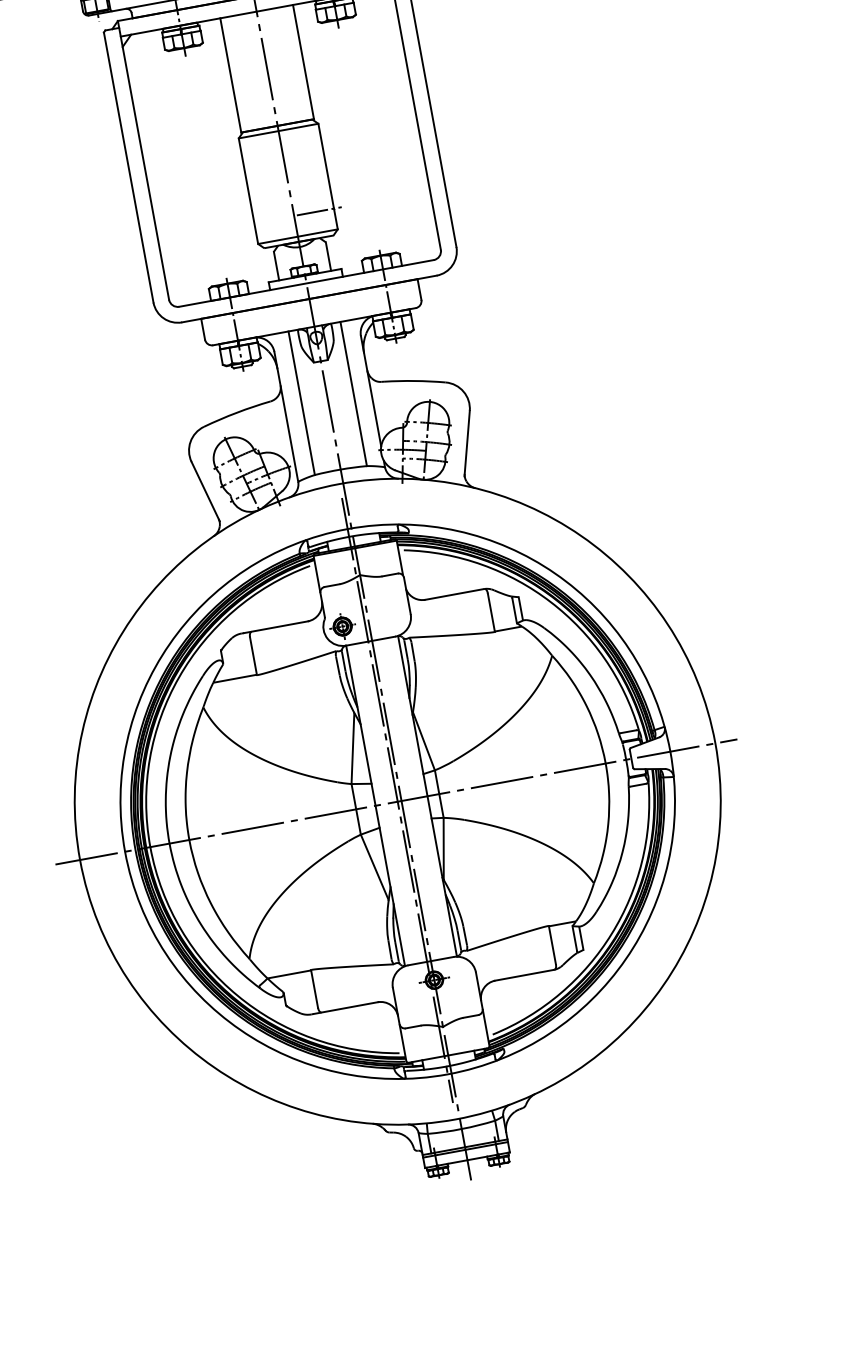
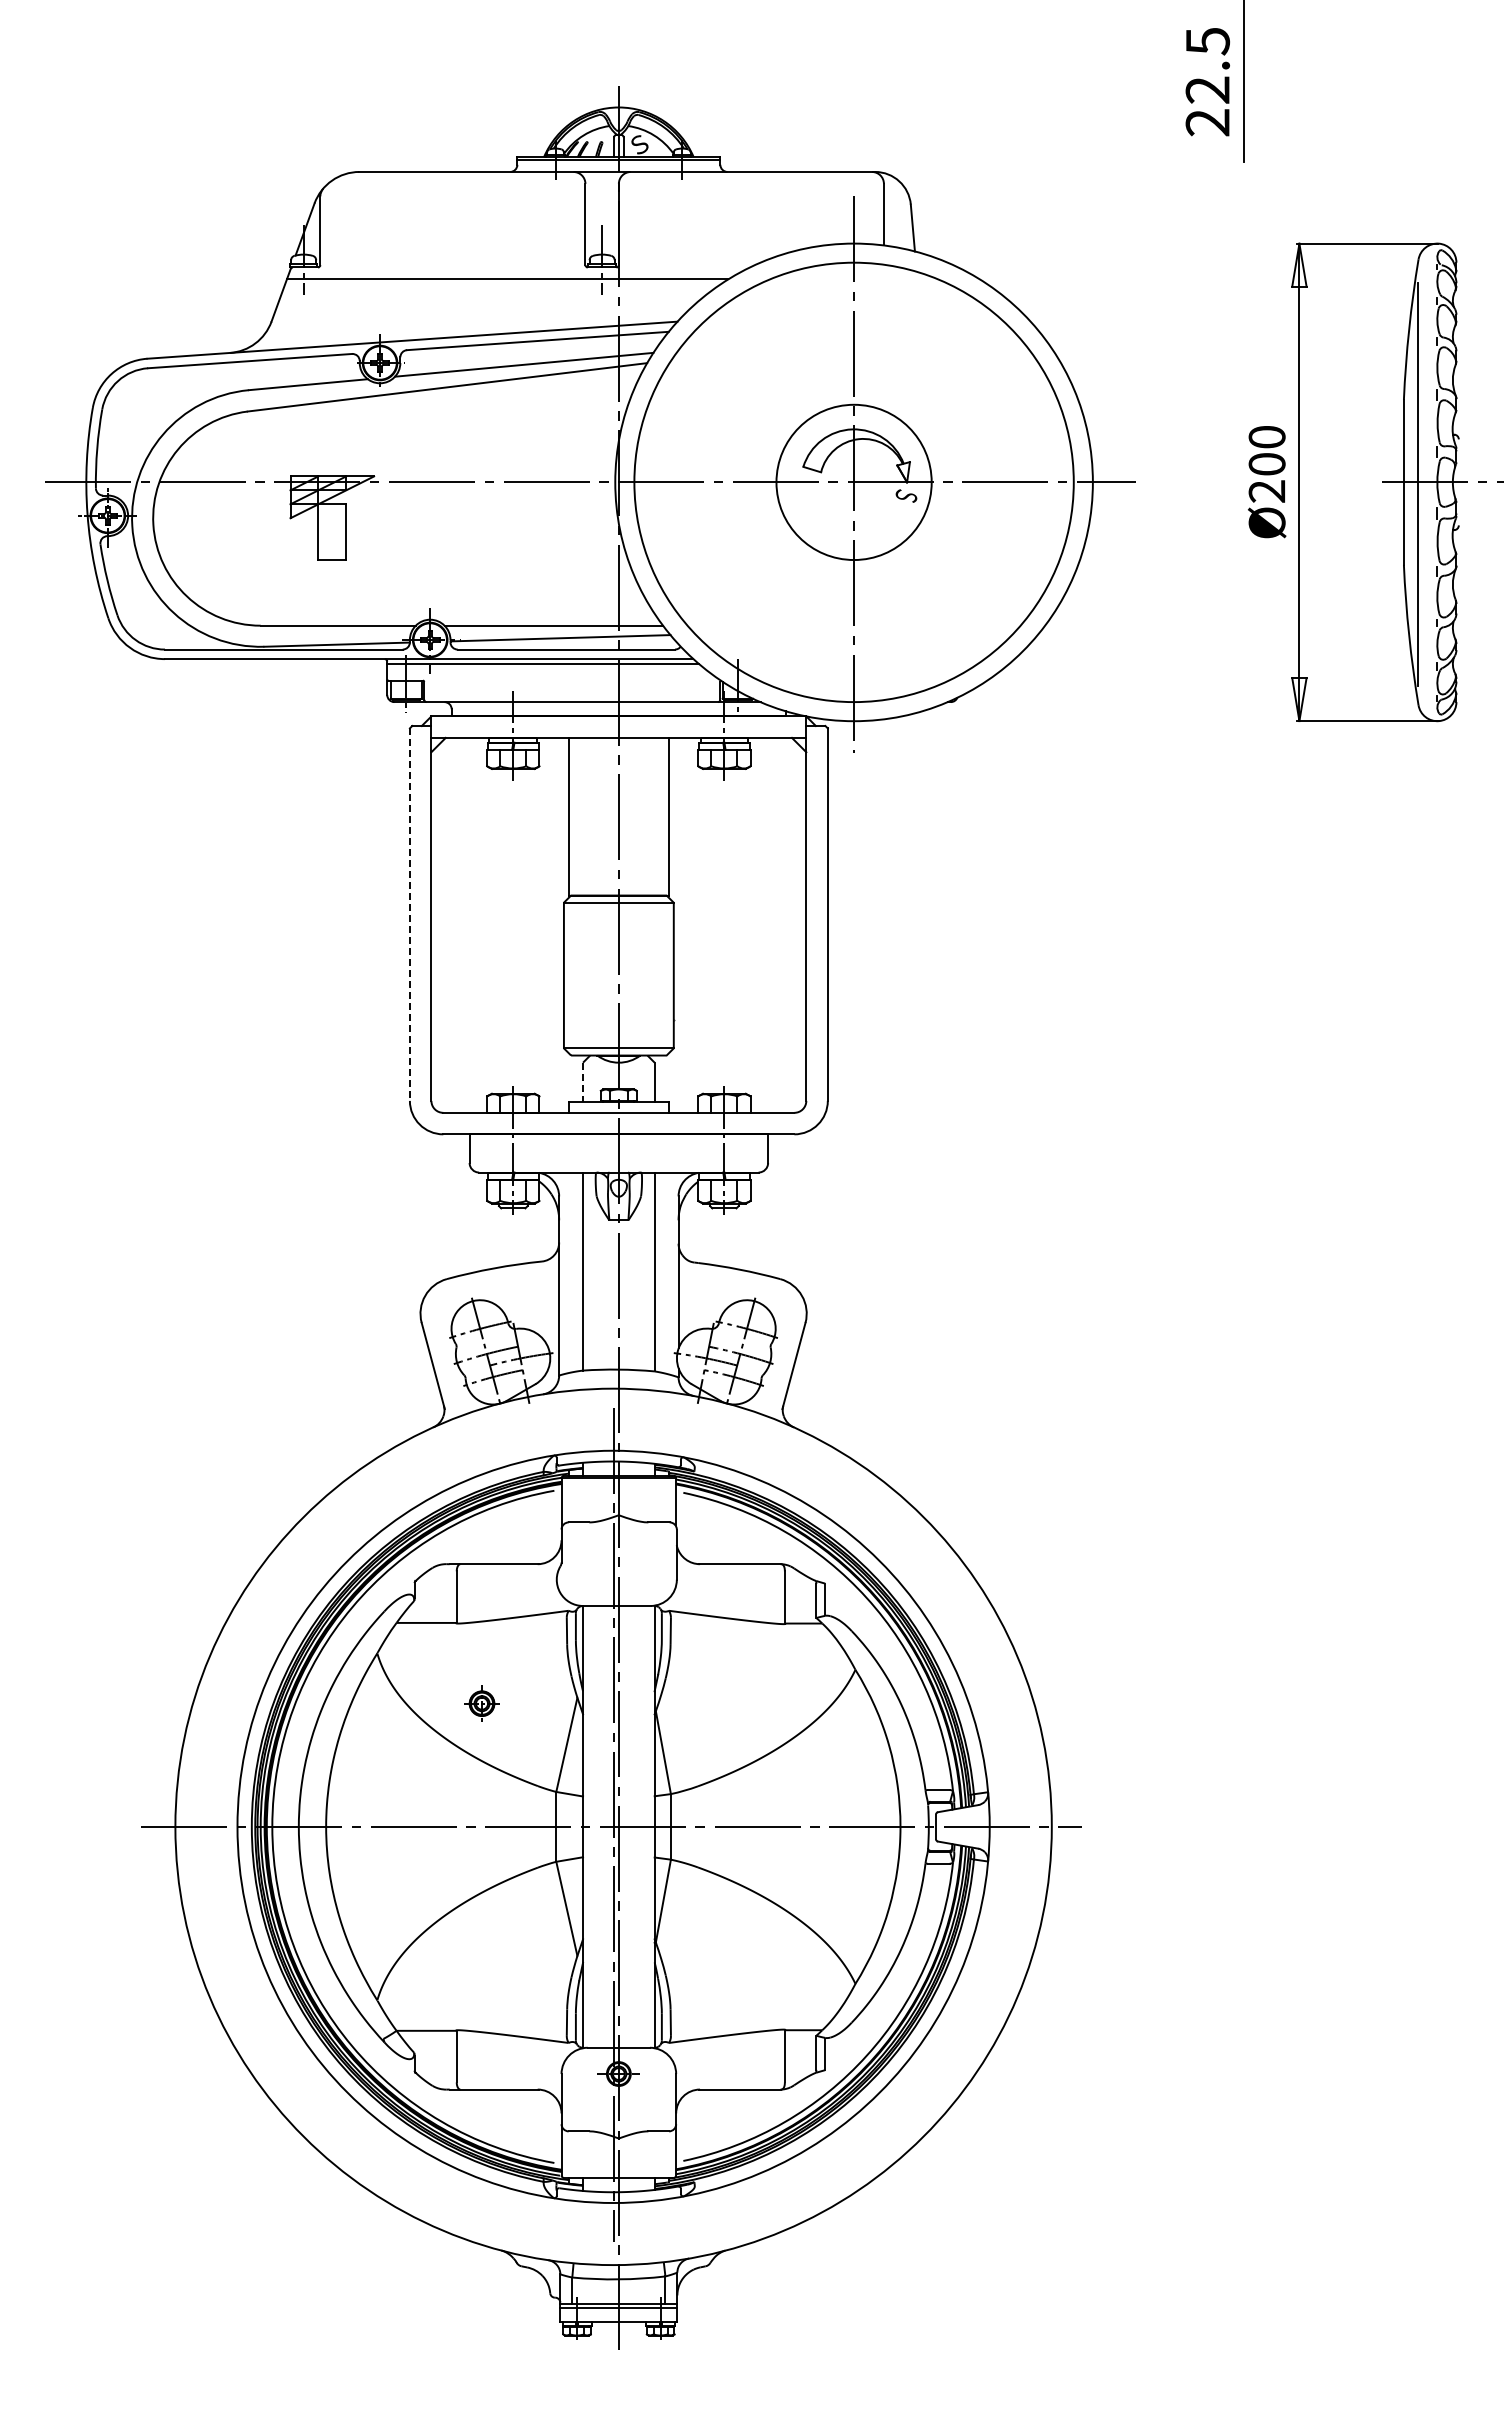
line: (128, 168) -> (409, 915), solid -> dashed
line: (319, 211) -> (653, 1019), removed
line: (276, 266) -> (583, 1082), solid -> dashed
part: (342, 626) -> (481, 1703), moved

